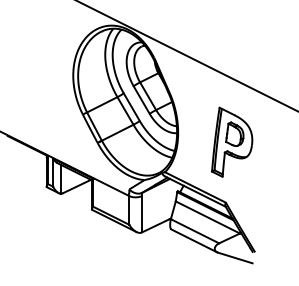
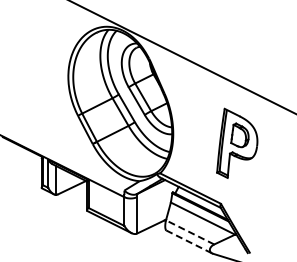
part: (232, 141) -> (237, 142), moved
line: (195, 231) -> (190, 232), solid -> dashed
line: (194, 240) -> (189, 241), solid -> dashed

